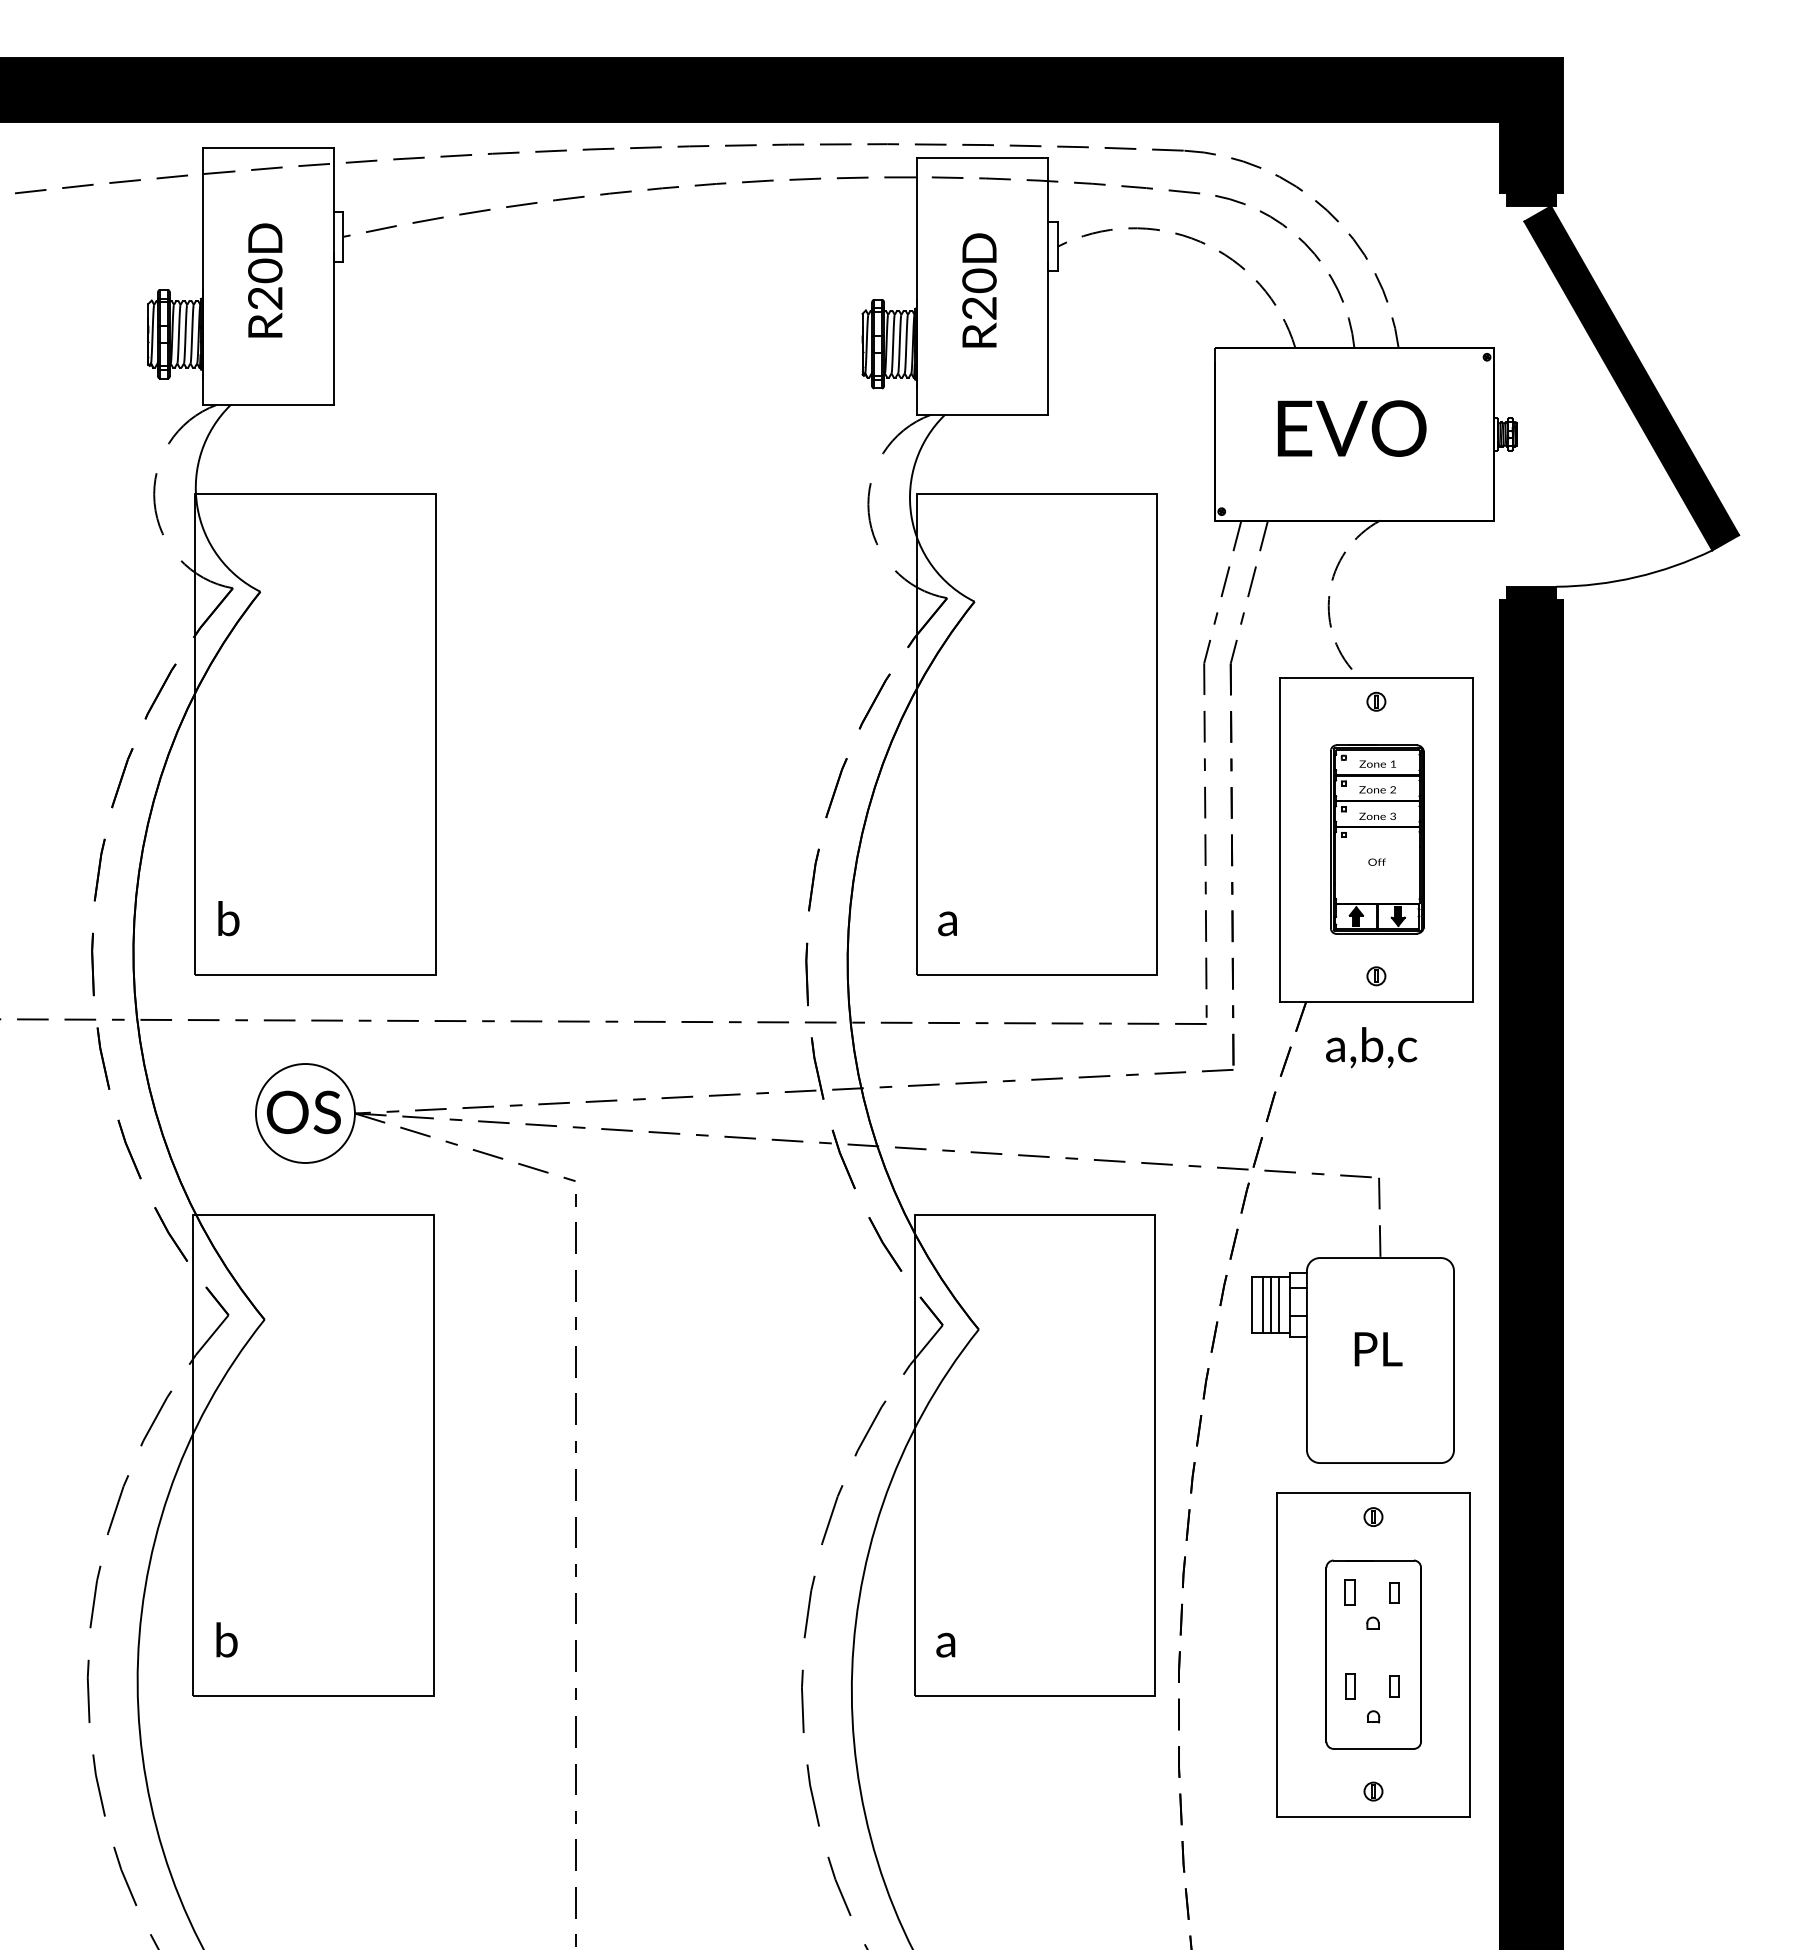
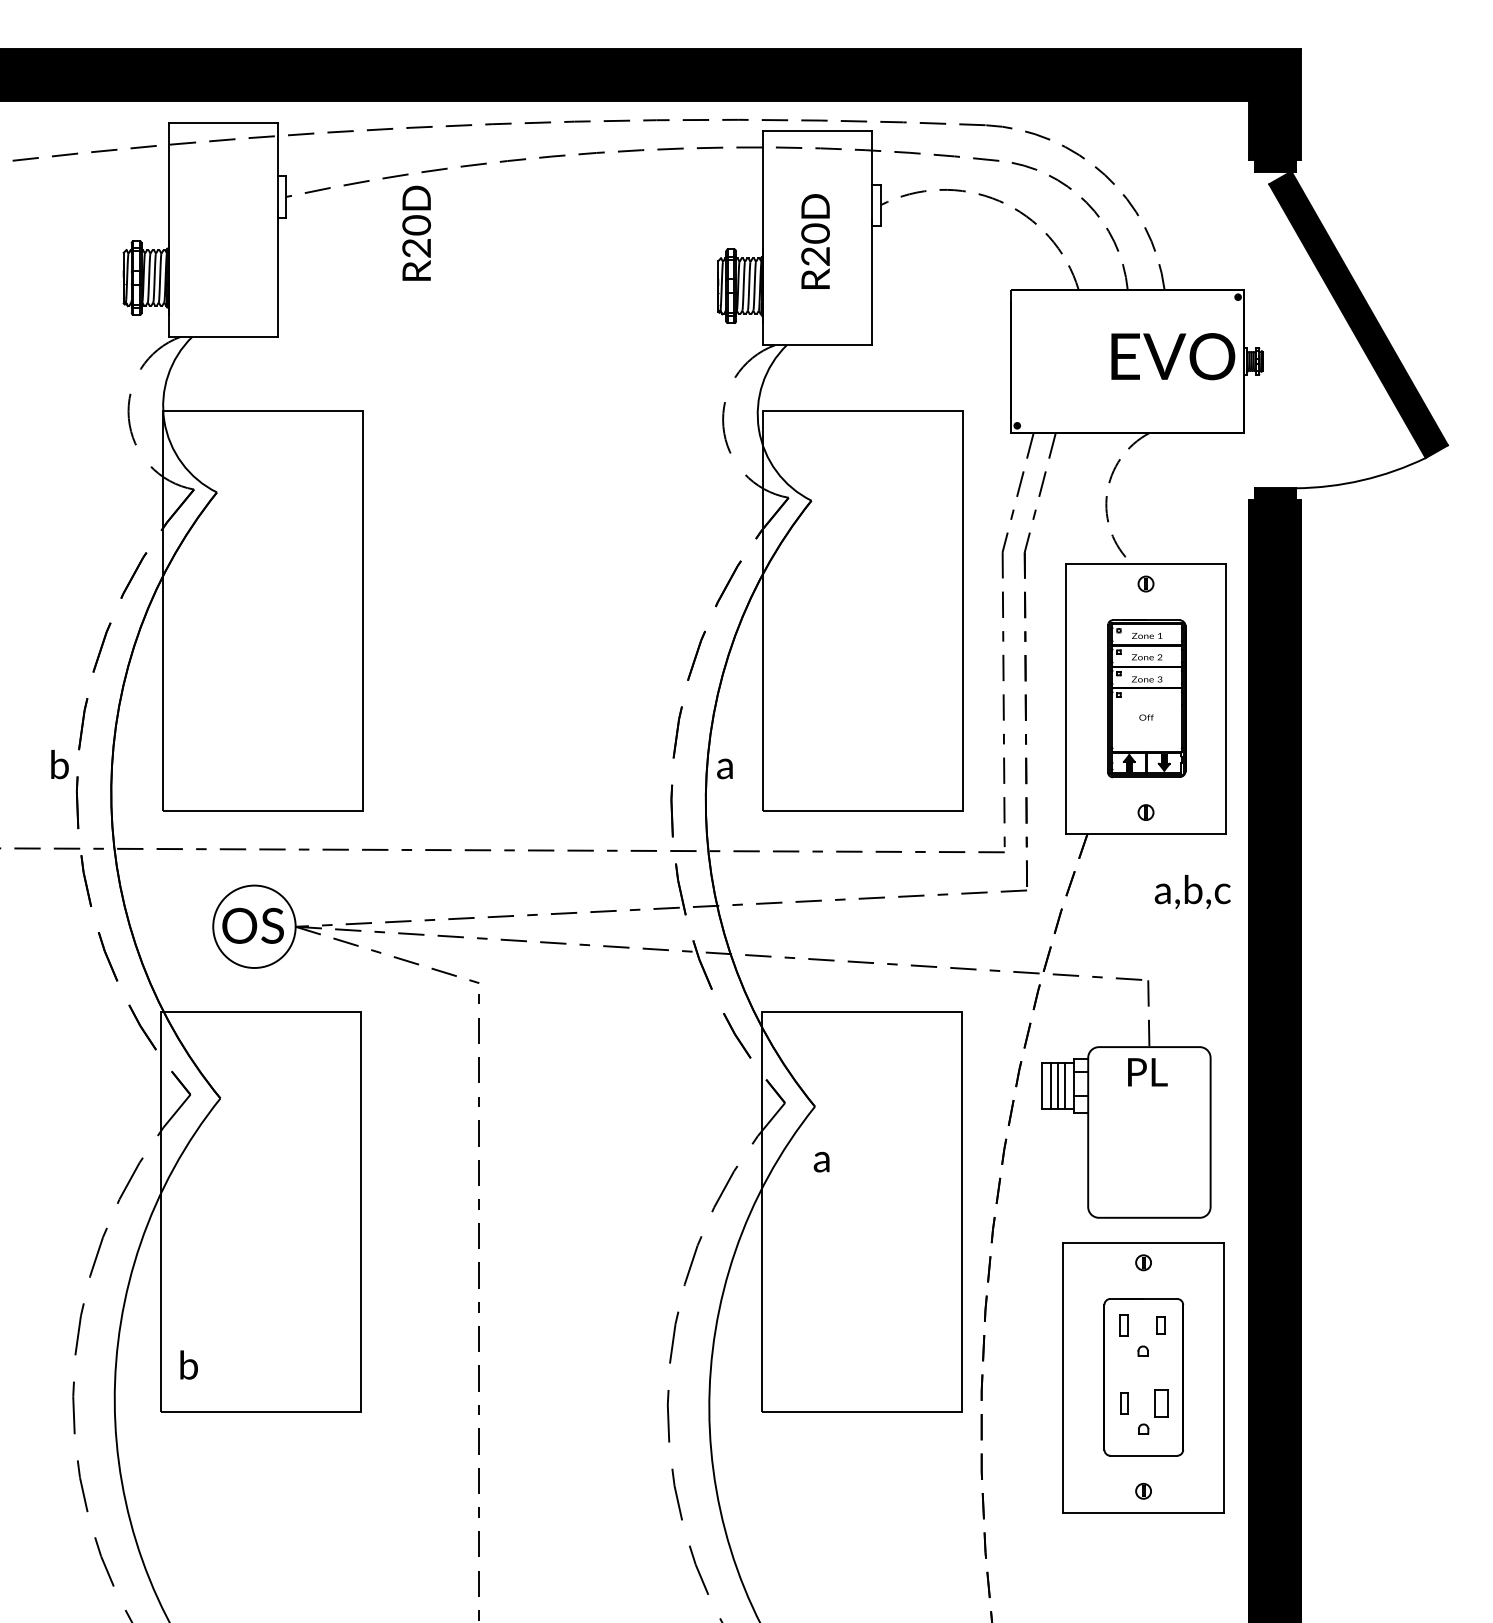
text: (265, 280) -> (416, 233), moved
text: (1352, 428) -> (1173, 356), moved
text: (228, 918) -> (59, 764), moved
text: (947, 923) -> (724, 768), moved
text: (1371, 1047) -> (1192, 891), moved
text: (1378, 1349) -> (1147, 1072), moved
text: (945, 1644) -> (821, 1161), moved
part: (1394, 1686) -> (1161, 1403), size x1.6

